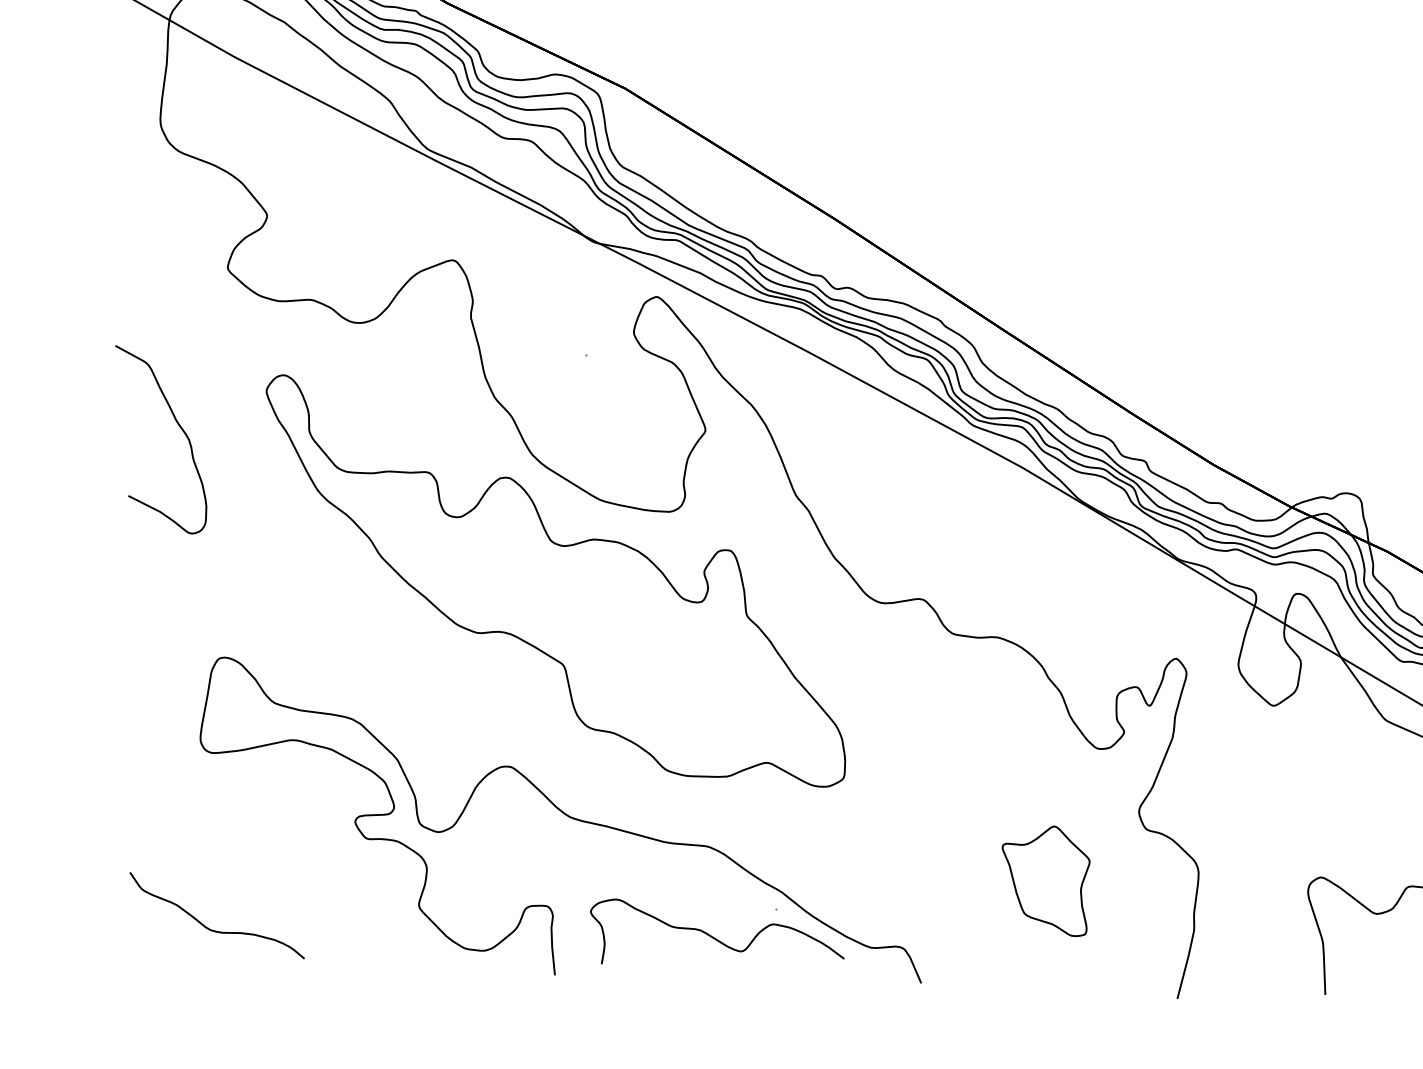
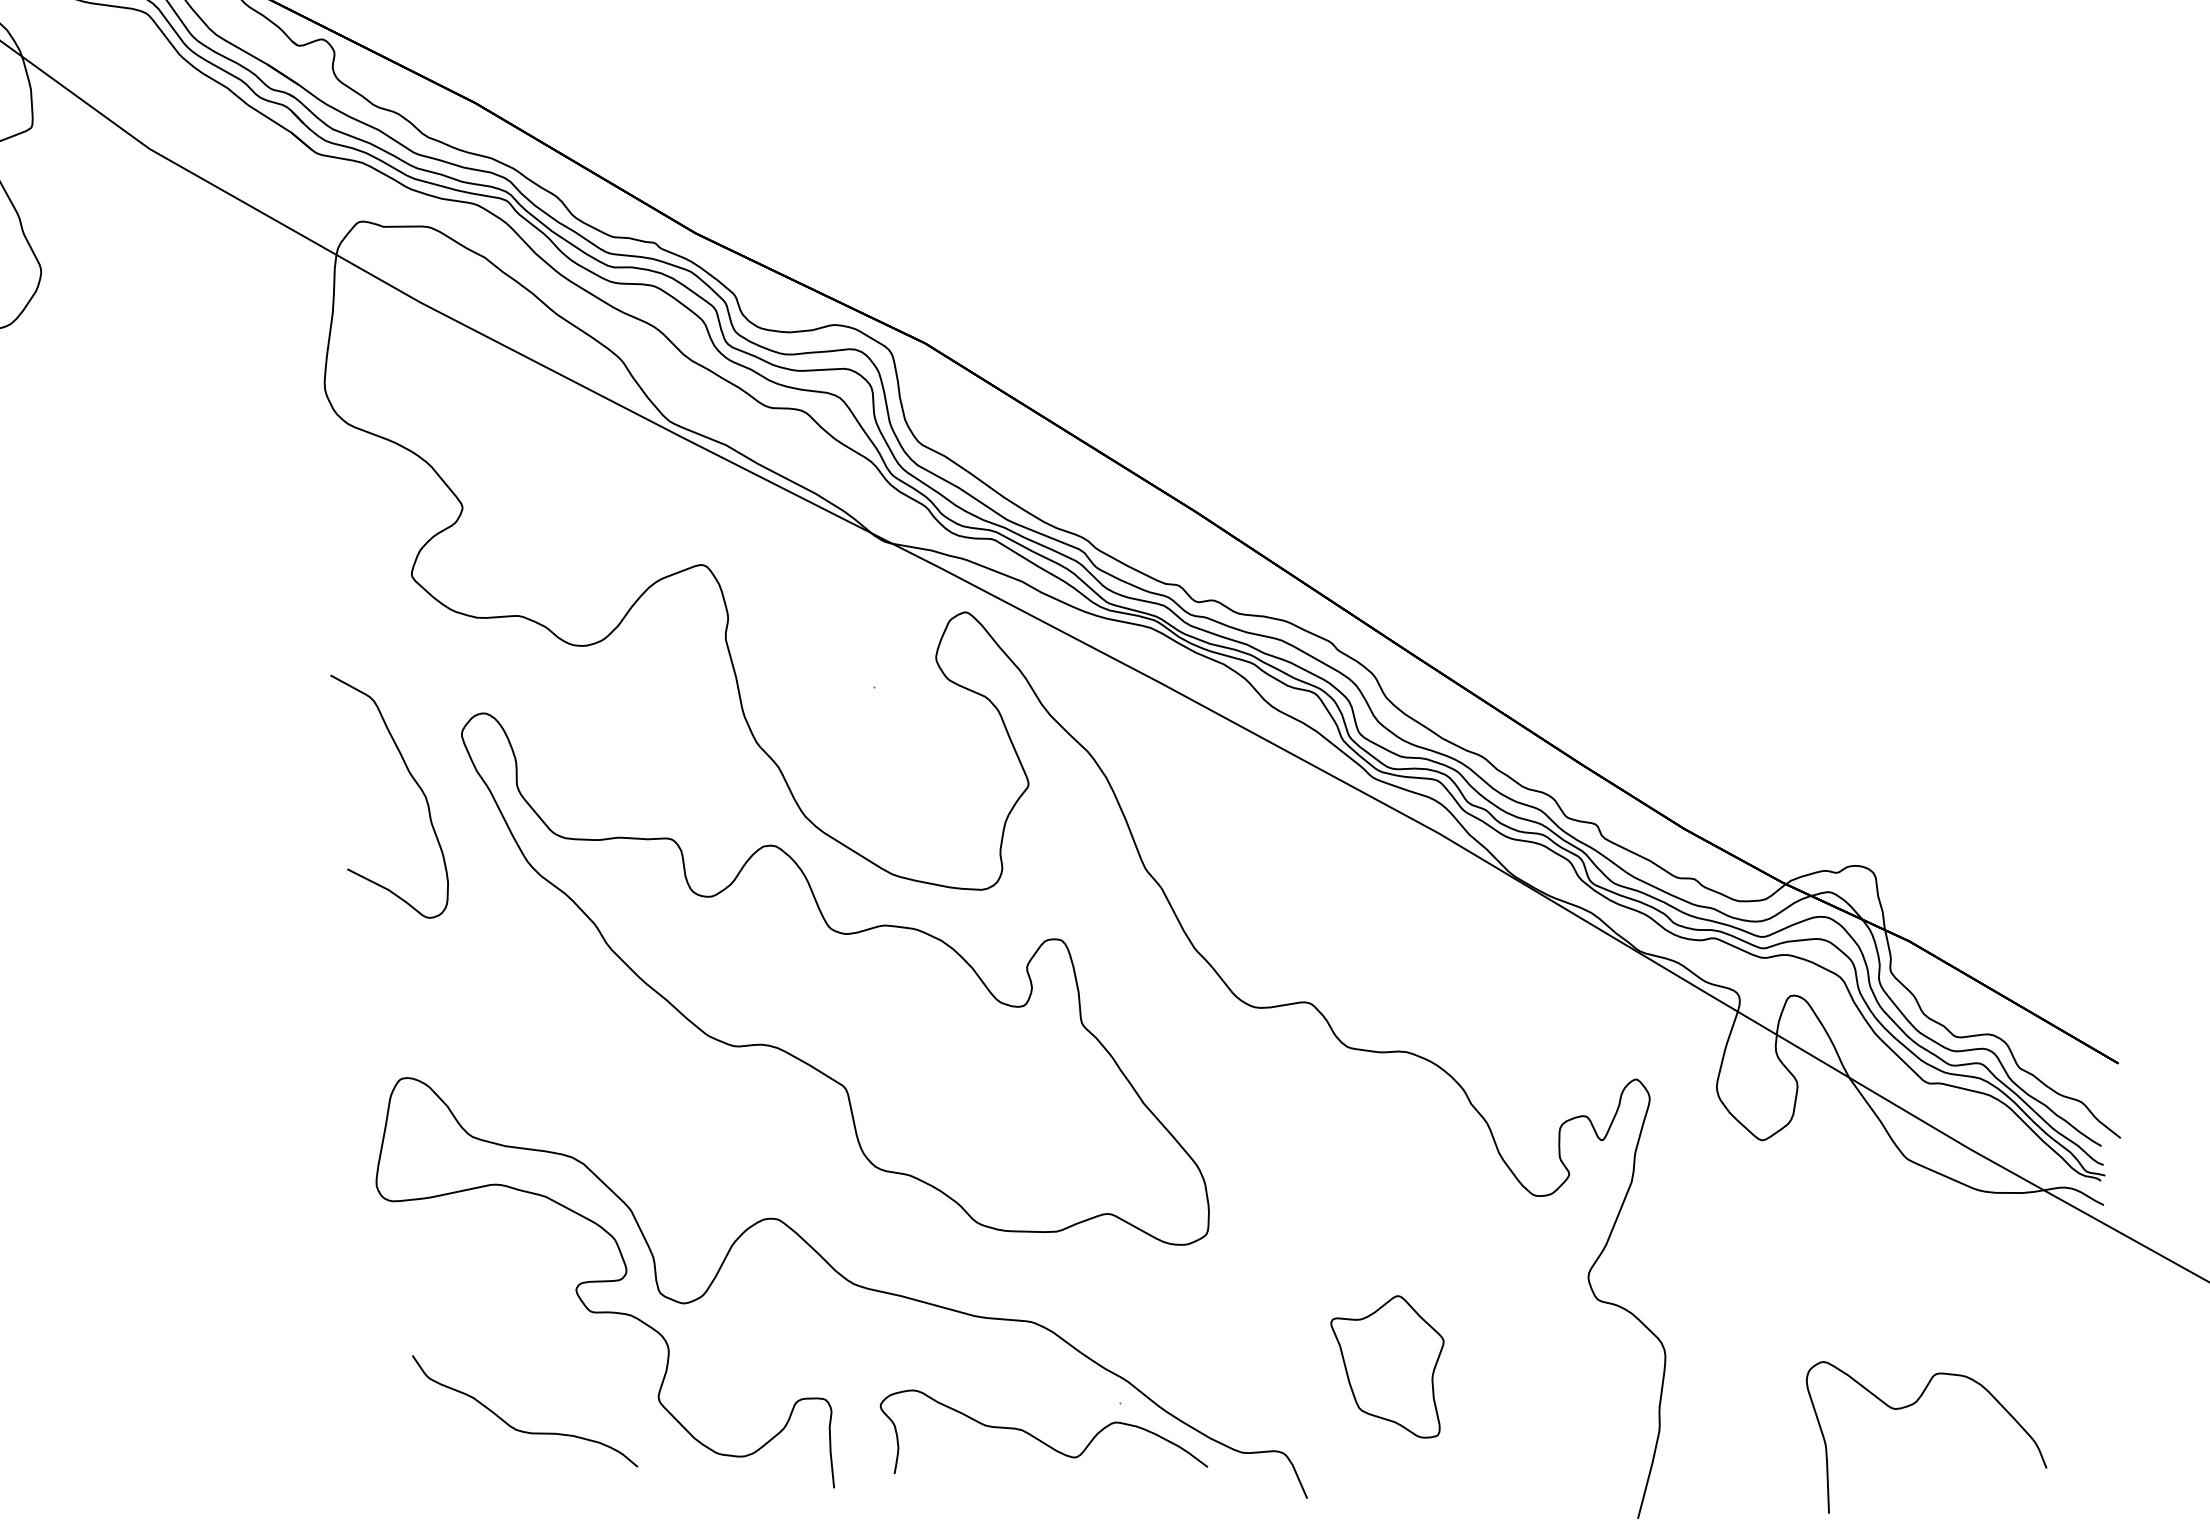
curve: (179, 427) -> (413, 780), moved
part: (1046, 880) -> (1387, 1366), moved
curve: (212, 929) -> (519, 1429), moved

